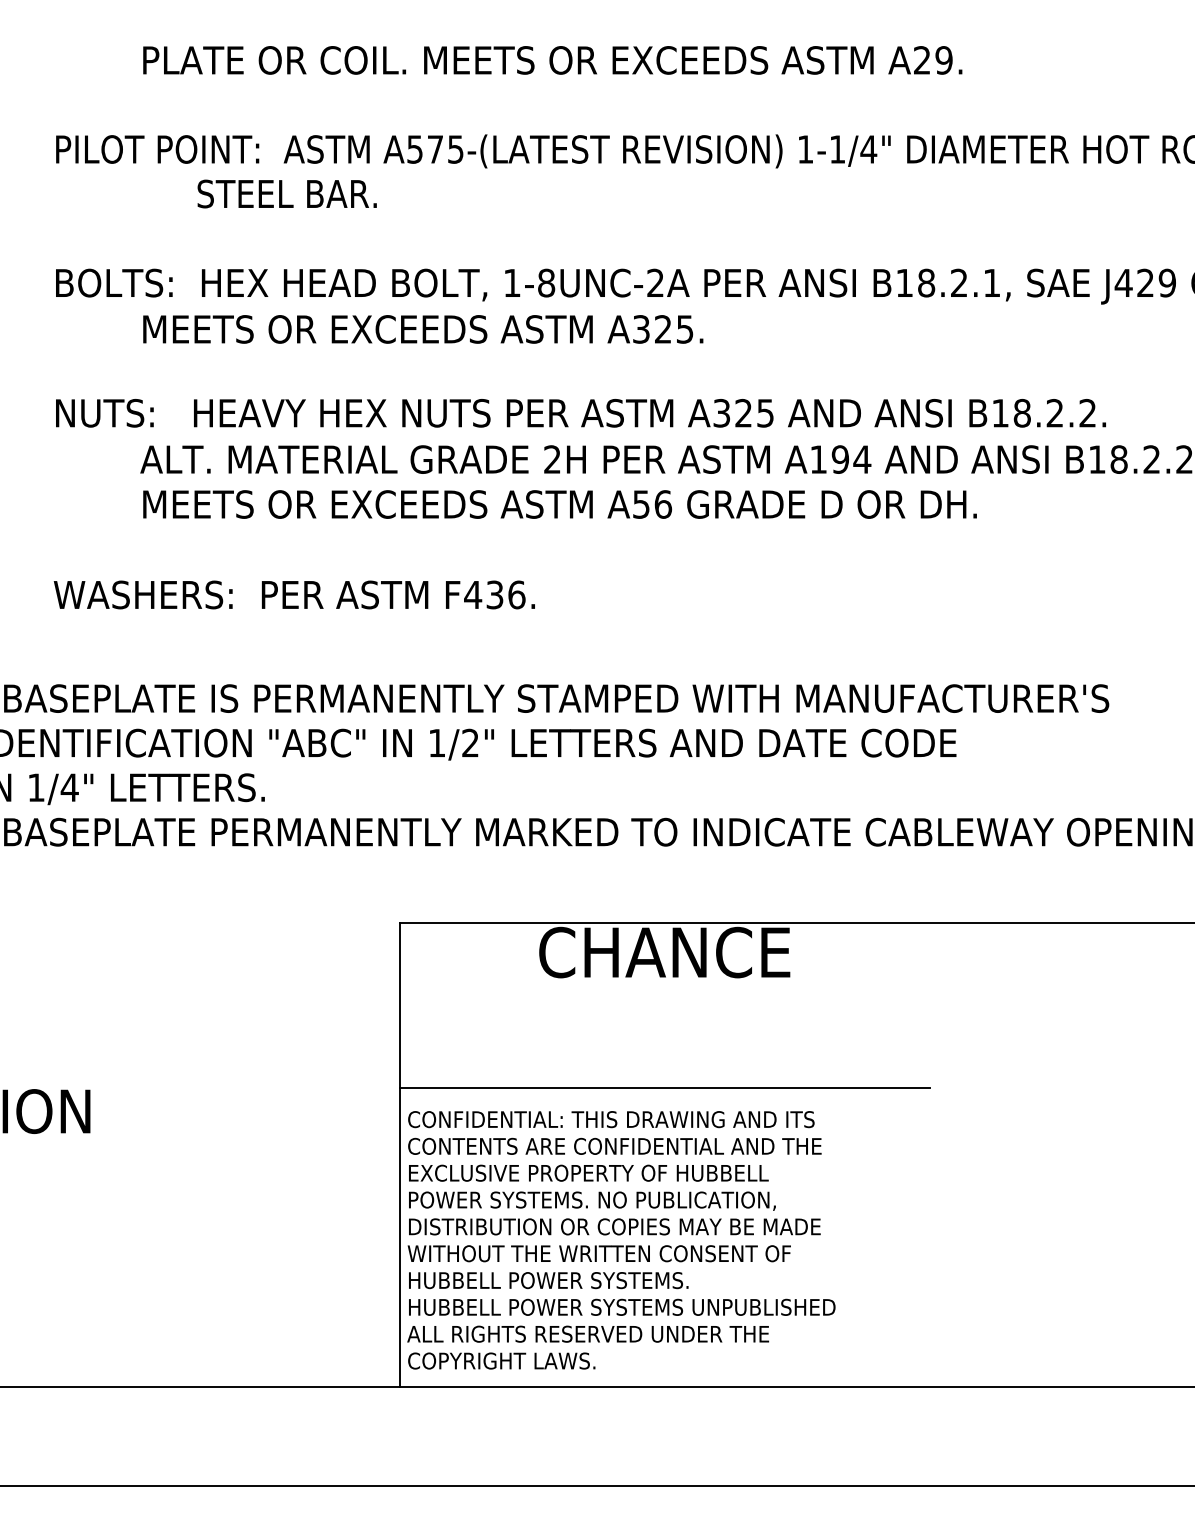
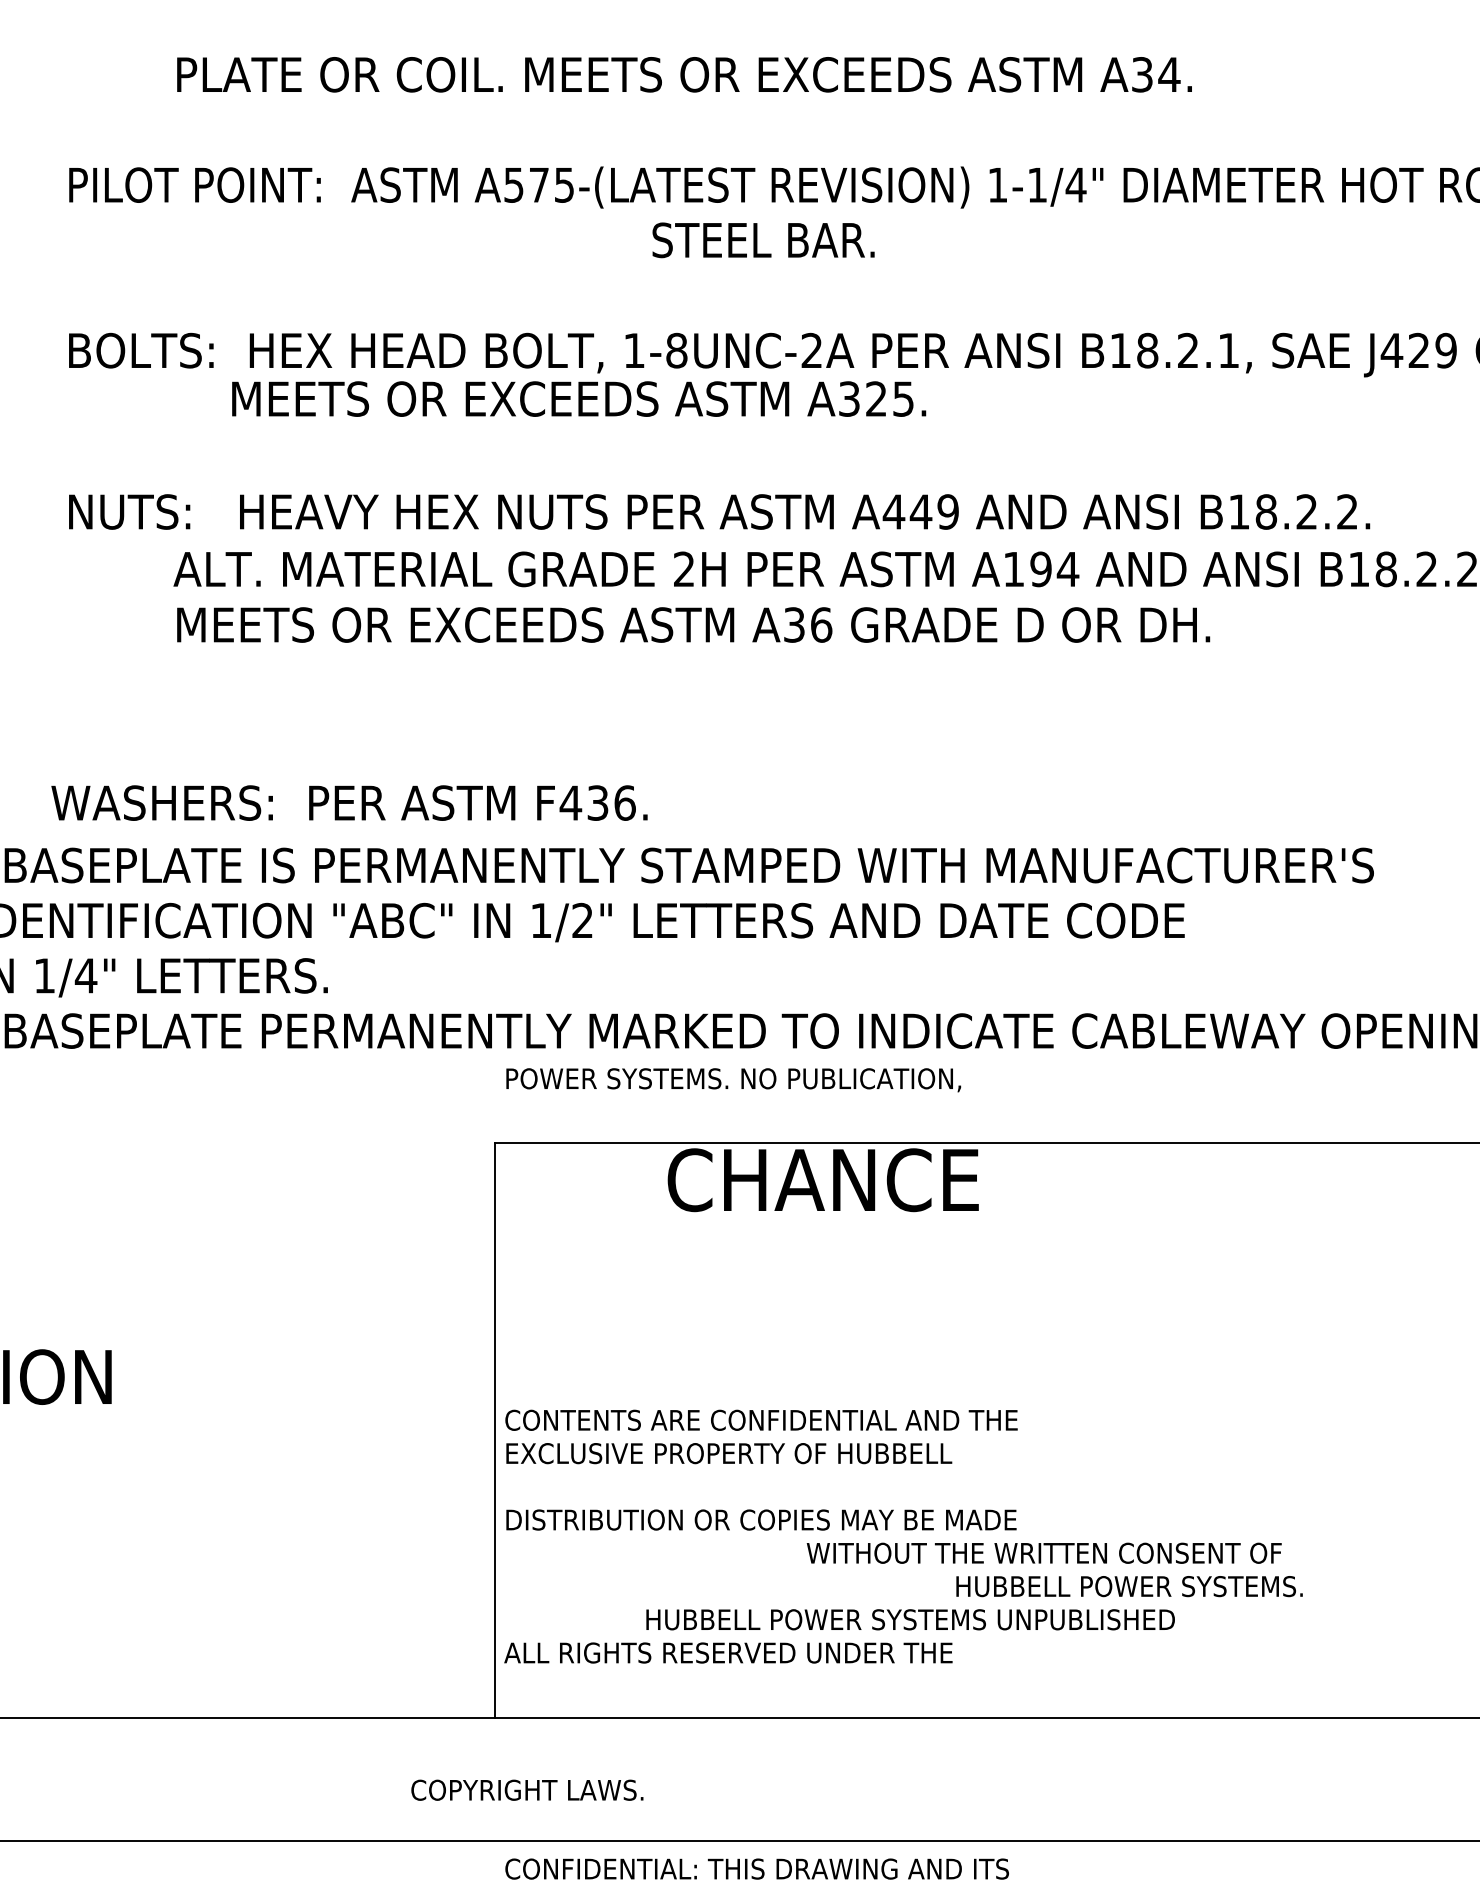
text: (933, 60) -> (1156, 74), A29. -> A34.
text: (287, 194) -> (763, 240), moved
text: (423, 328) -> (579, 398), moved
text: (743, 412) -> (920, 511), A325 -> A449
text: (641, 504) -> (794, 624), A56 -> A36
text: (294, 594) -> (349, 802), moved
line: (664, 1088) -> (823, 1348), removed
text: (610, 1119) -> (756, 1868), moved
text: (592, 1201) -> (733, 1080), moved
text: (598, 1253) -> (1043, 1552), moved
text: (548, 1280) -> (1129, 1586), moved
text: (622, 1307) -> (910, 1619), moved
text: (501, 1360) -> (527, 1789), moved

